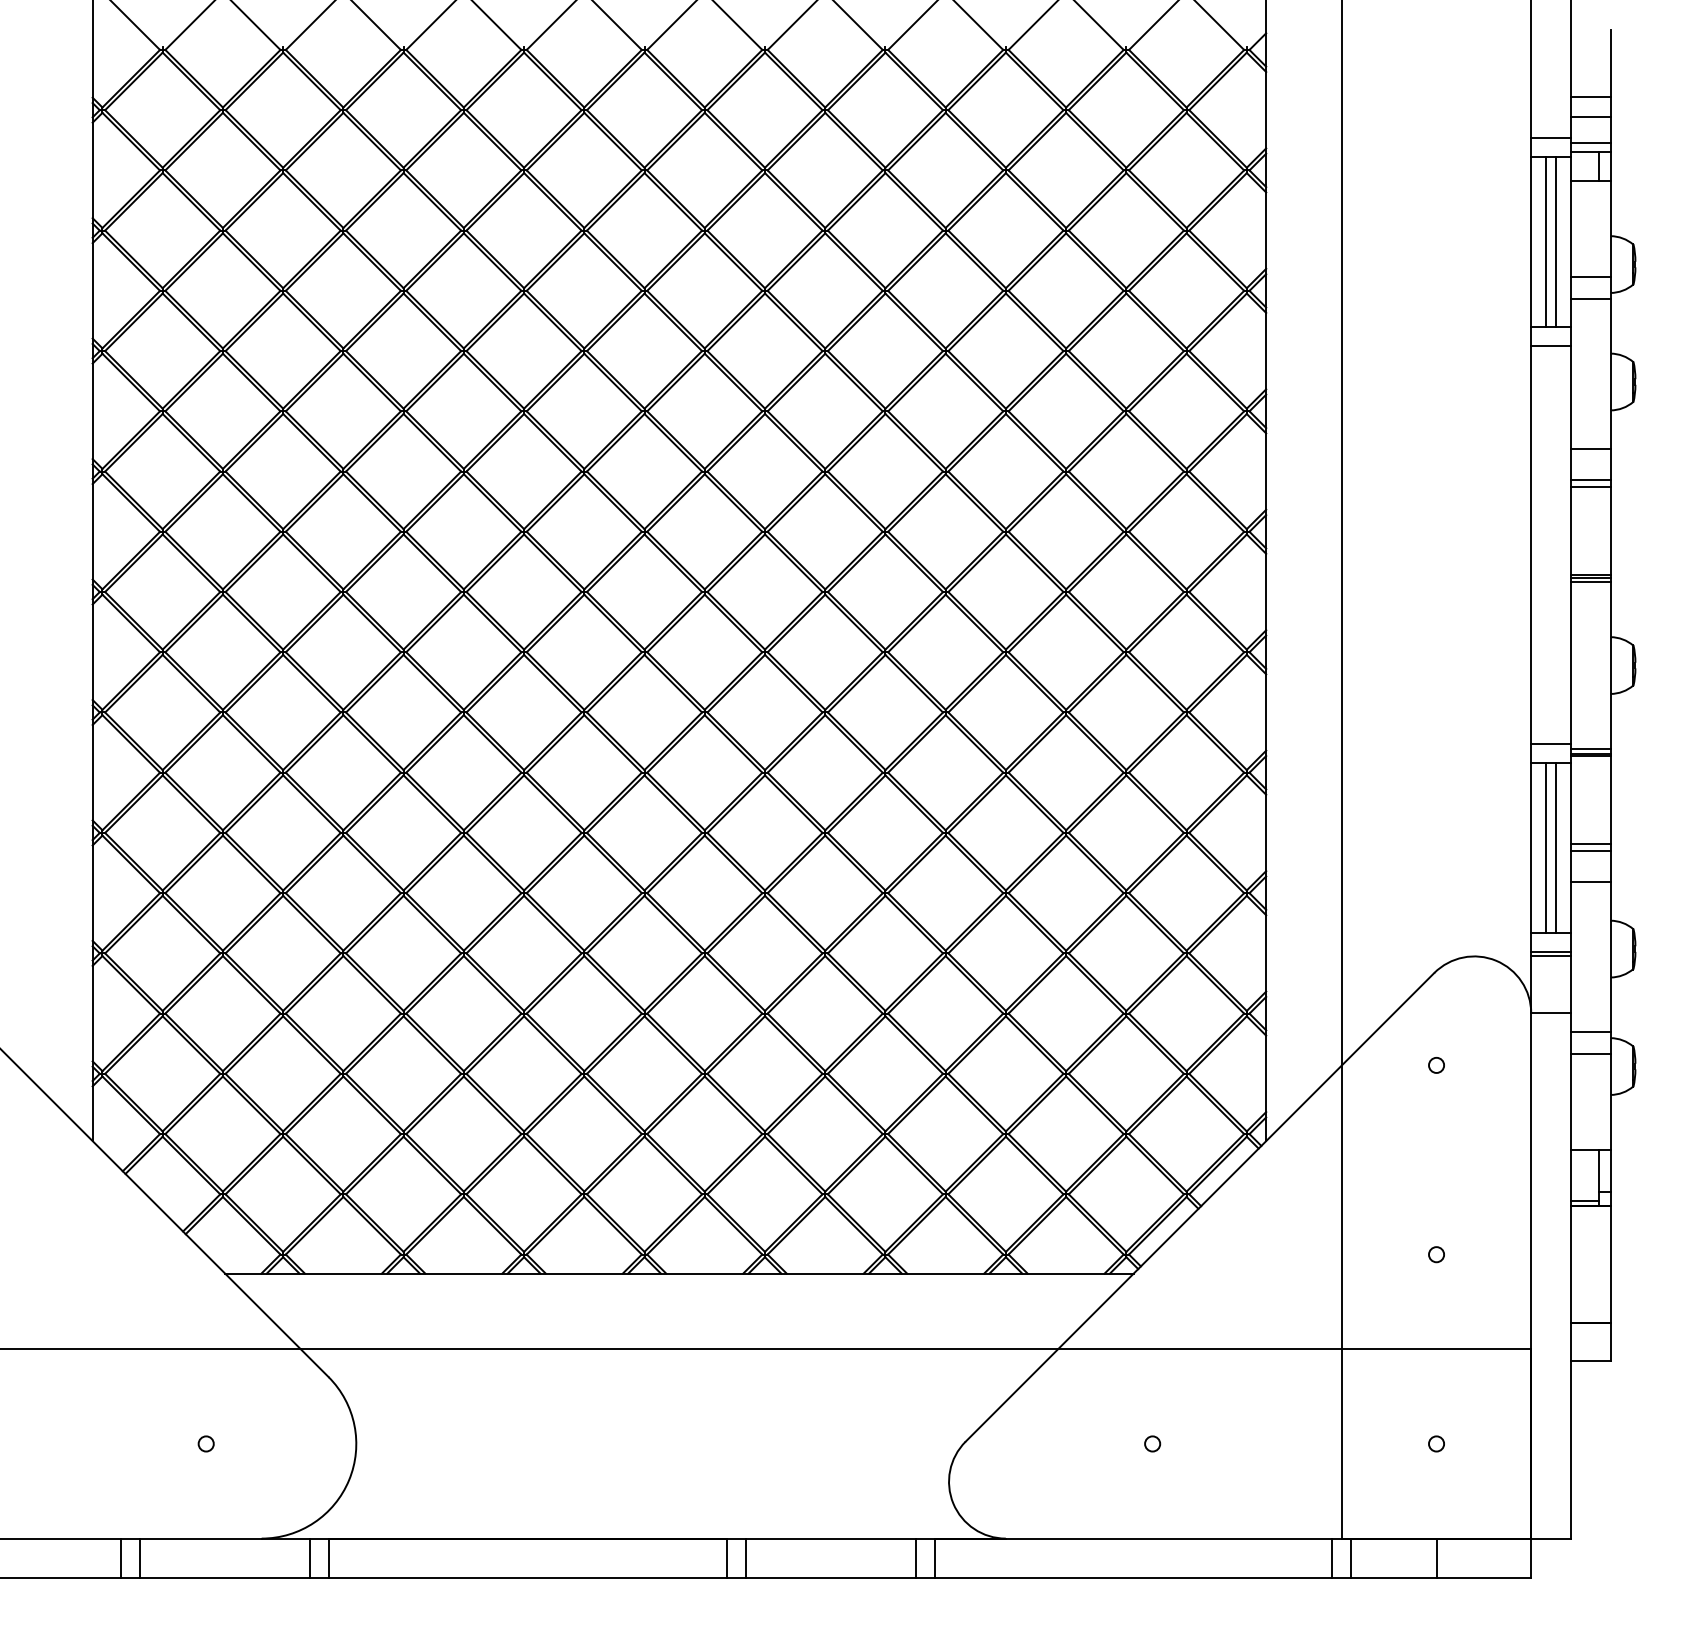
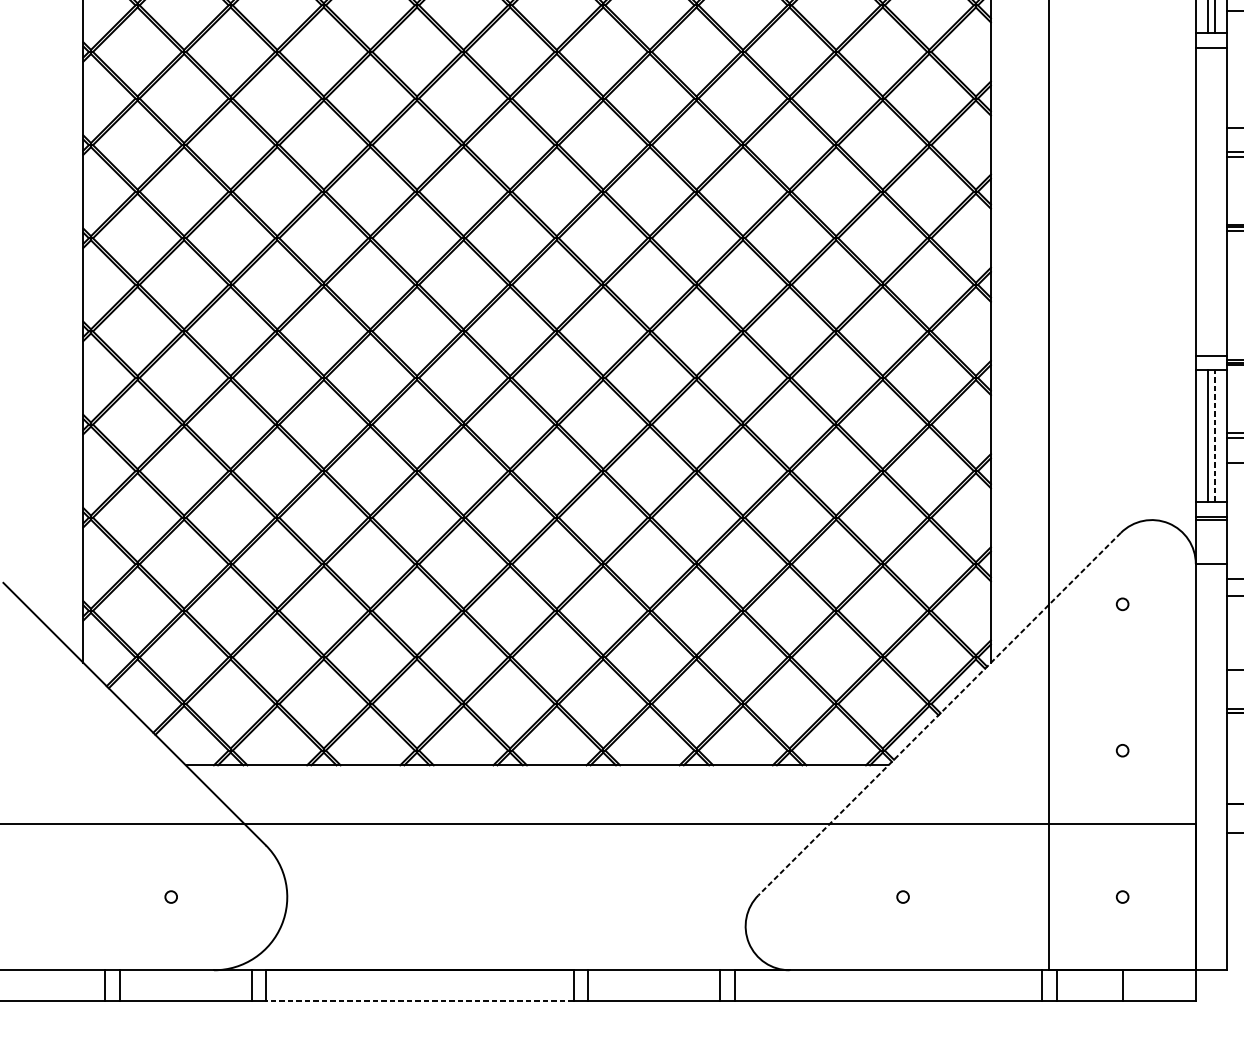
line: (1555, 847) -> (1214, 435), solid -> dashed
line: (1199, 1207) -> (939, 714), solid -> dashed
line: (528, 1578) -> (420, 1001), solid -> dashed

